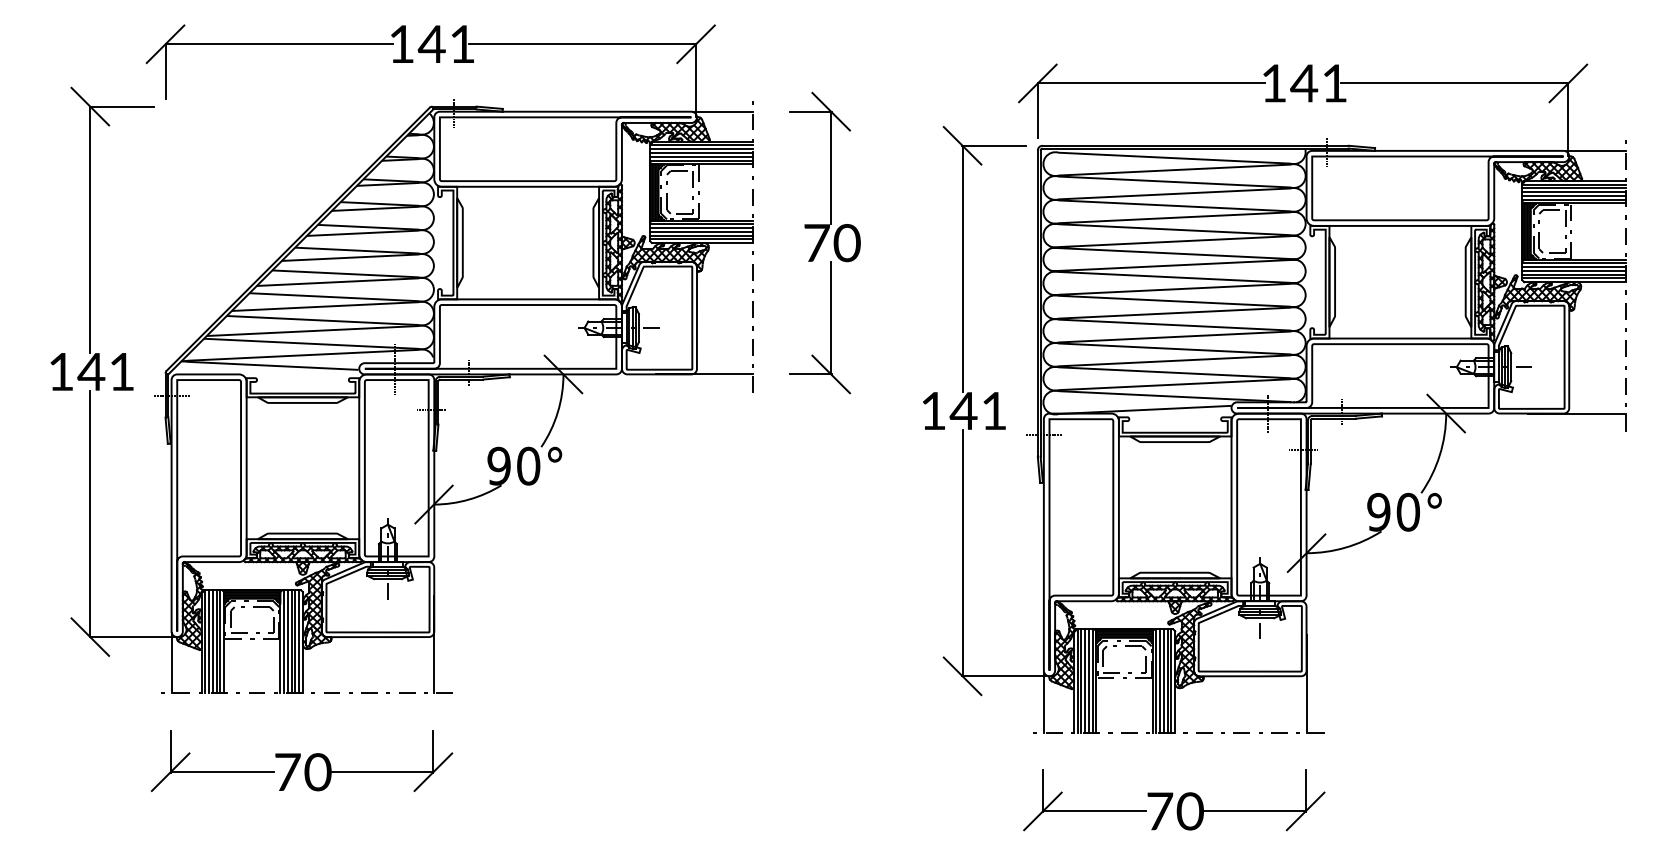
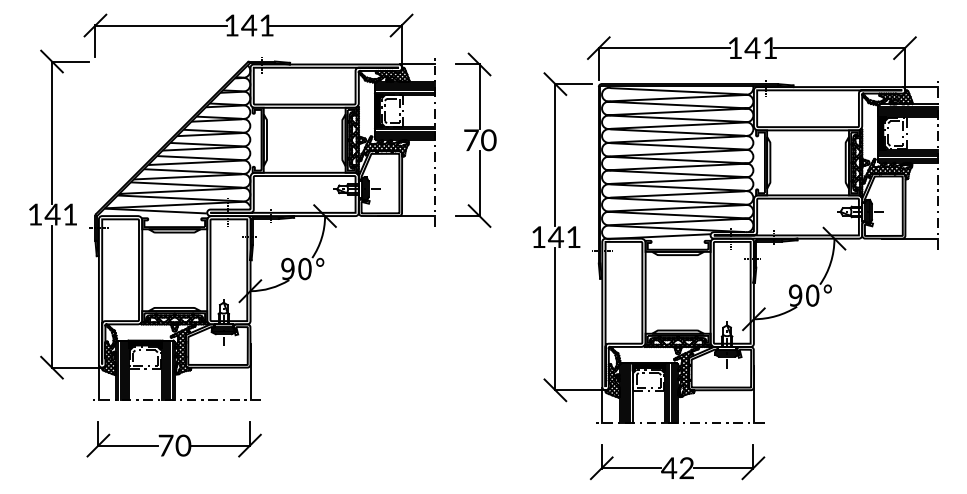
text: (1174, 811) -> (677, 468), 70 -> 42

